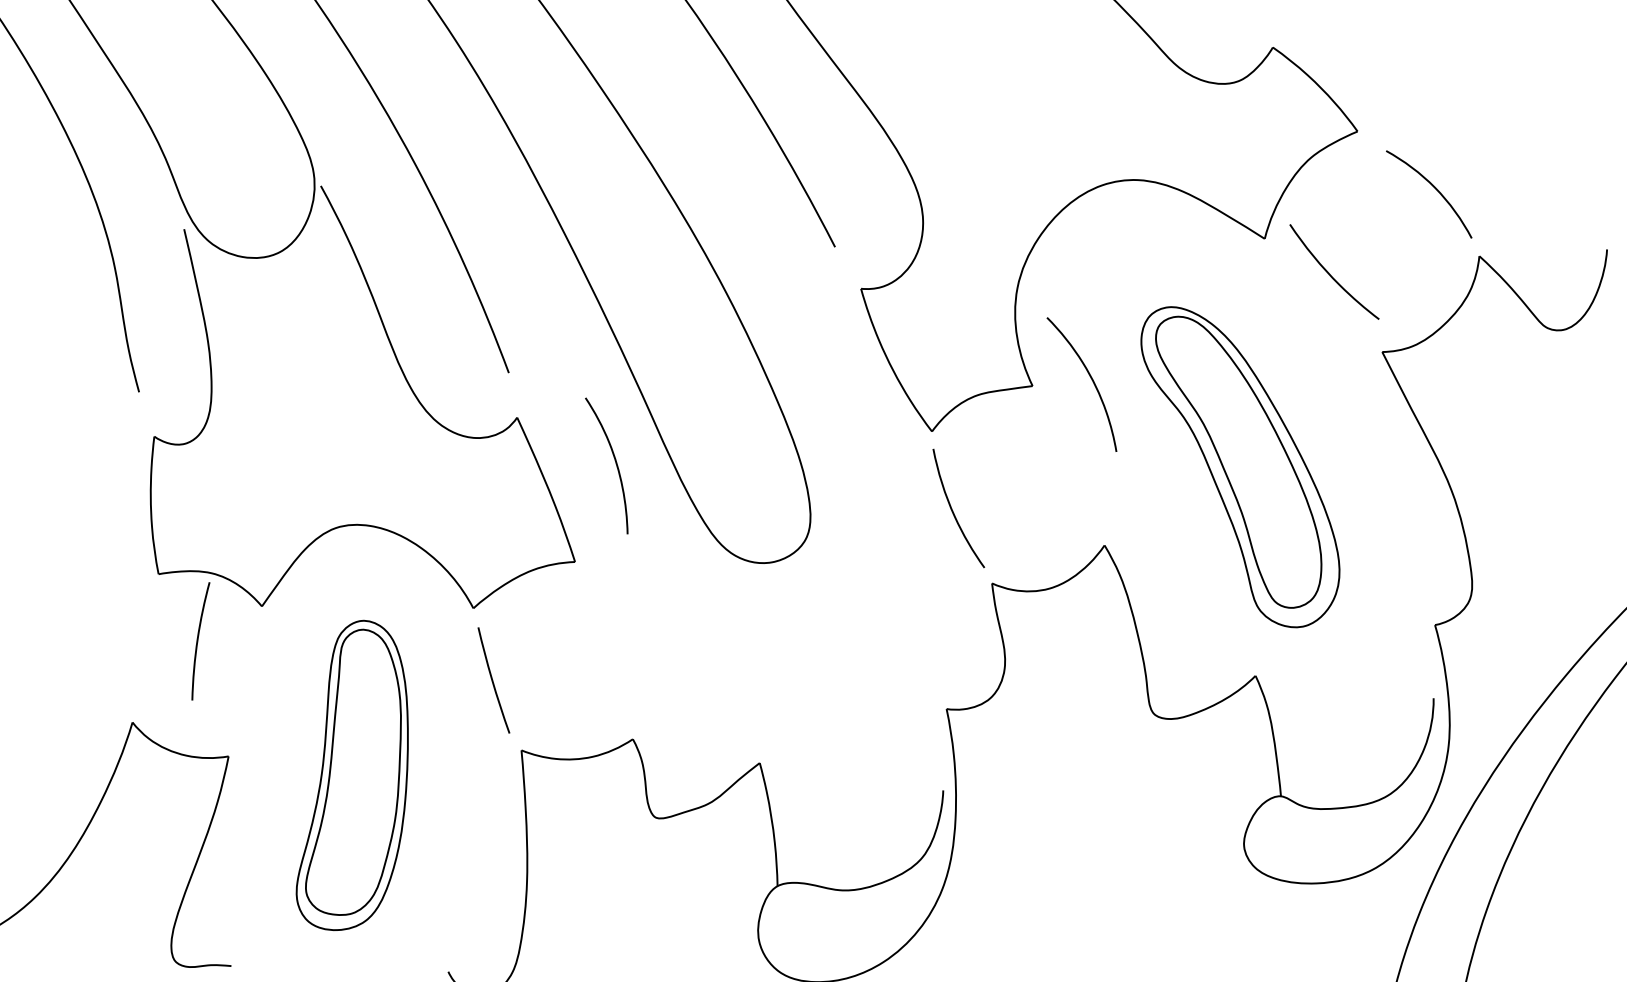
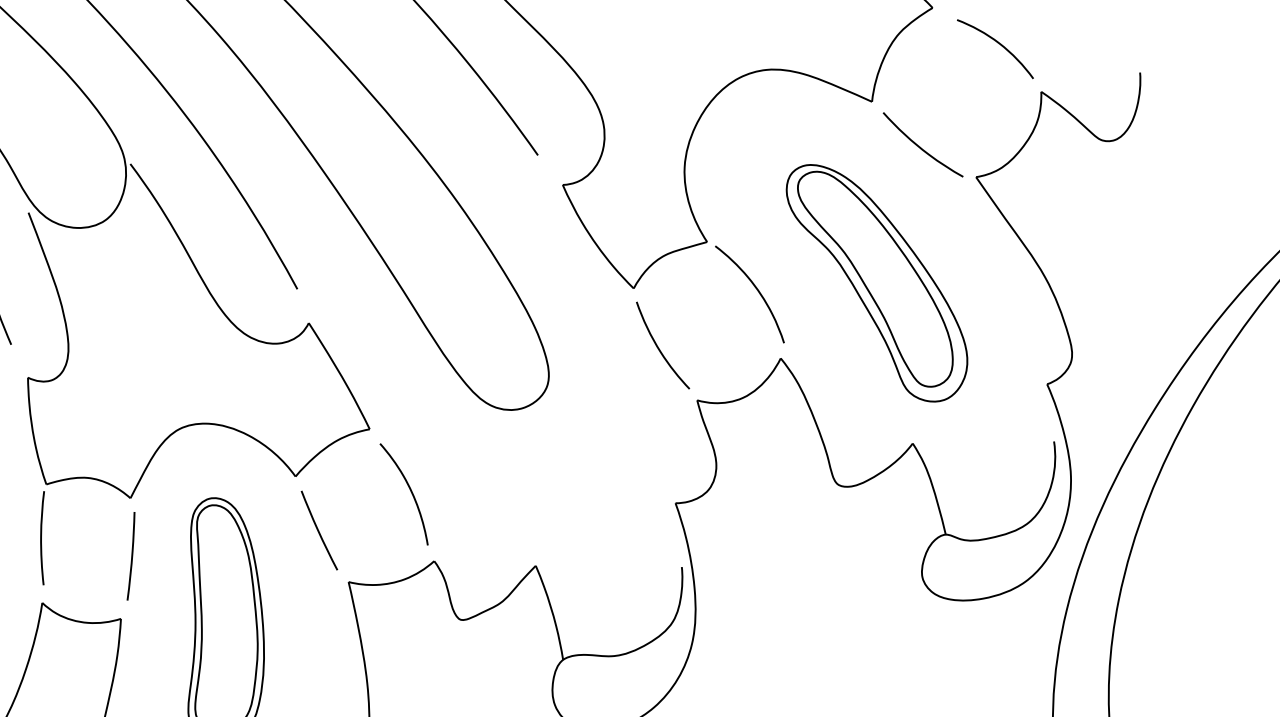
curve: (1330, 274) -> (920, 147), moved
curve: (1091, 380) -> (756, 290), moved
curve: (615, 464) -> (410, 492), moved
curve: (198, 641) -> (41, 538), moved
curve: (253, 679) -> (131, 556), added

